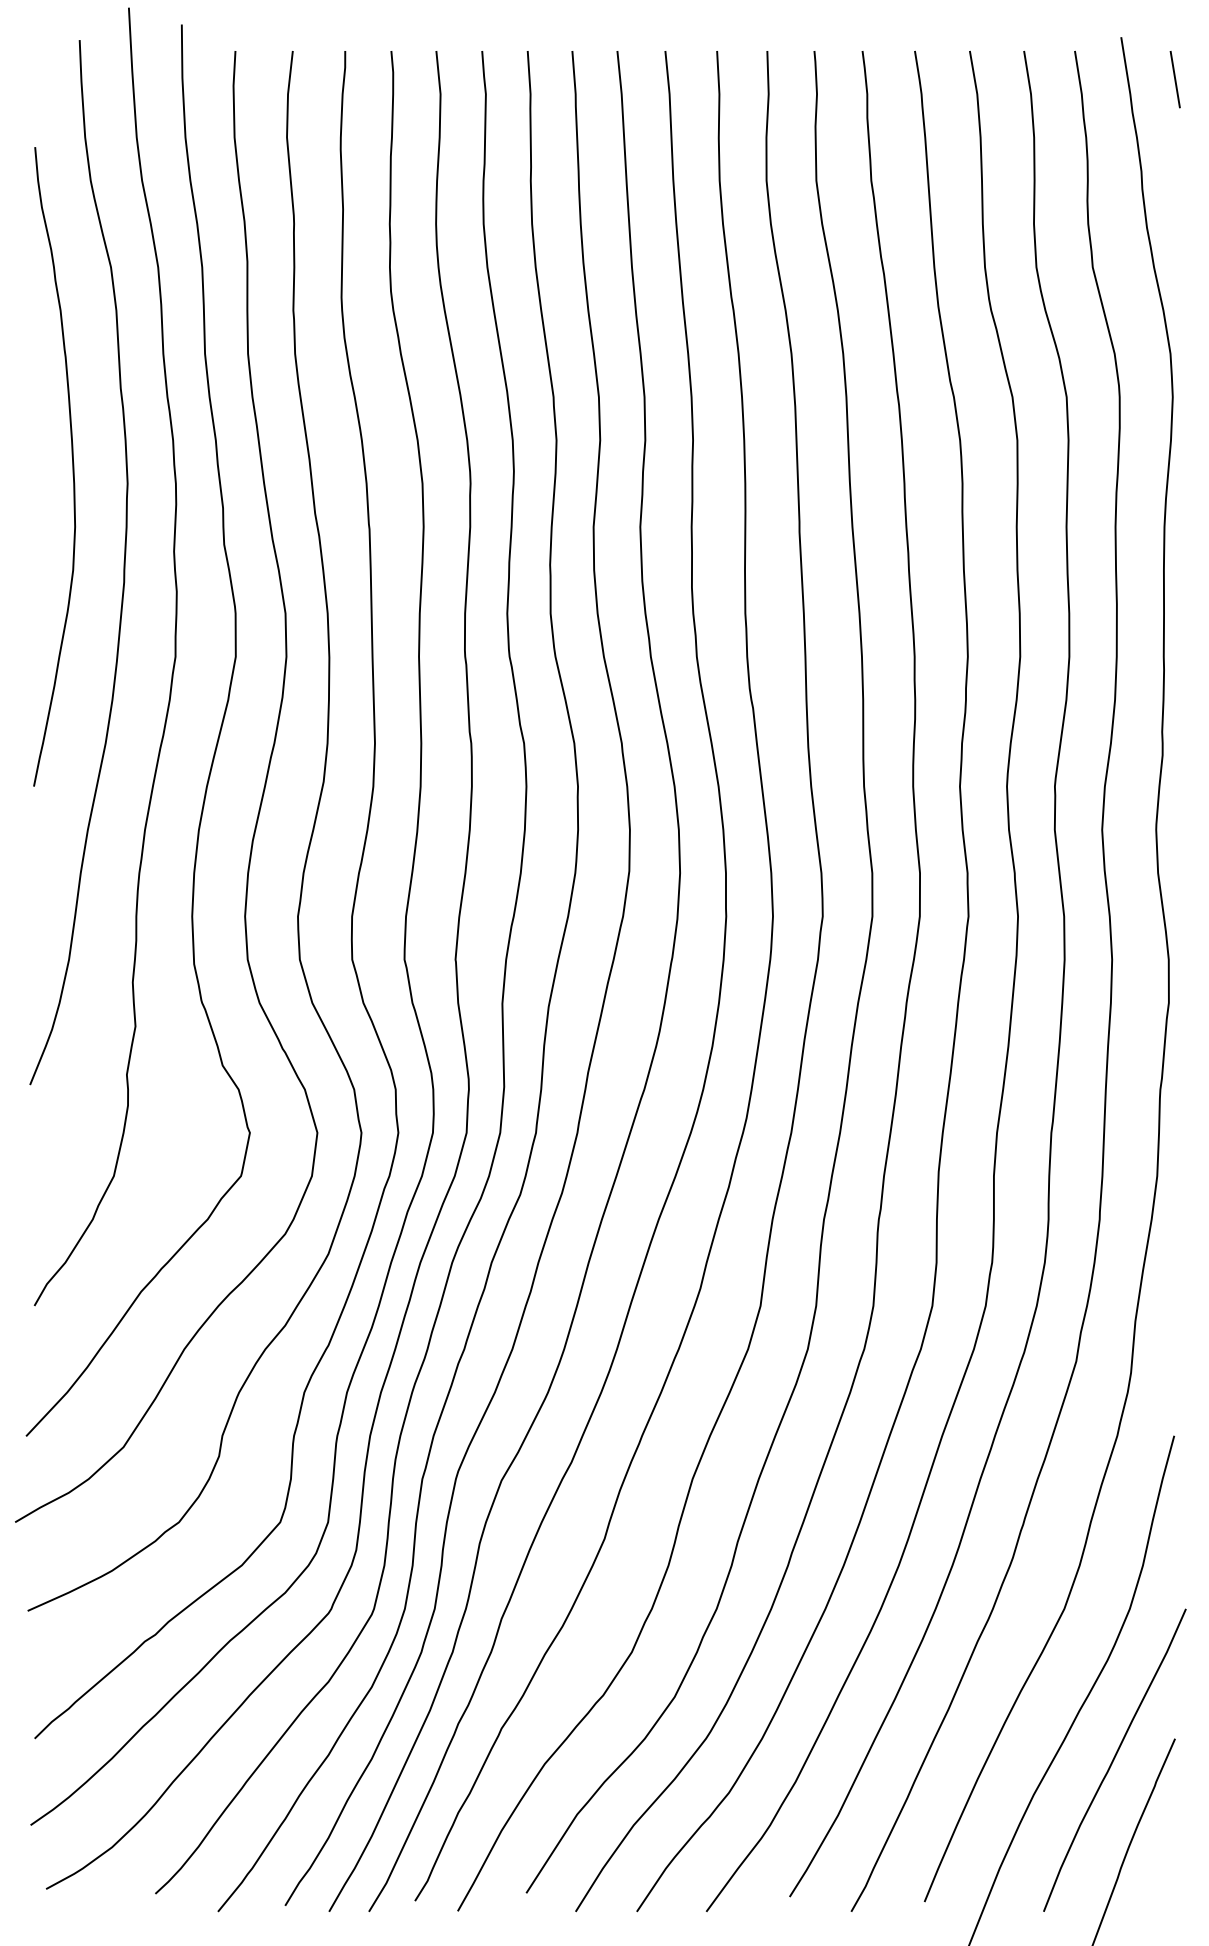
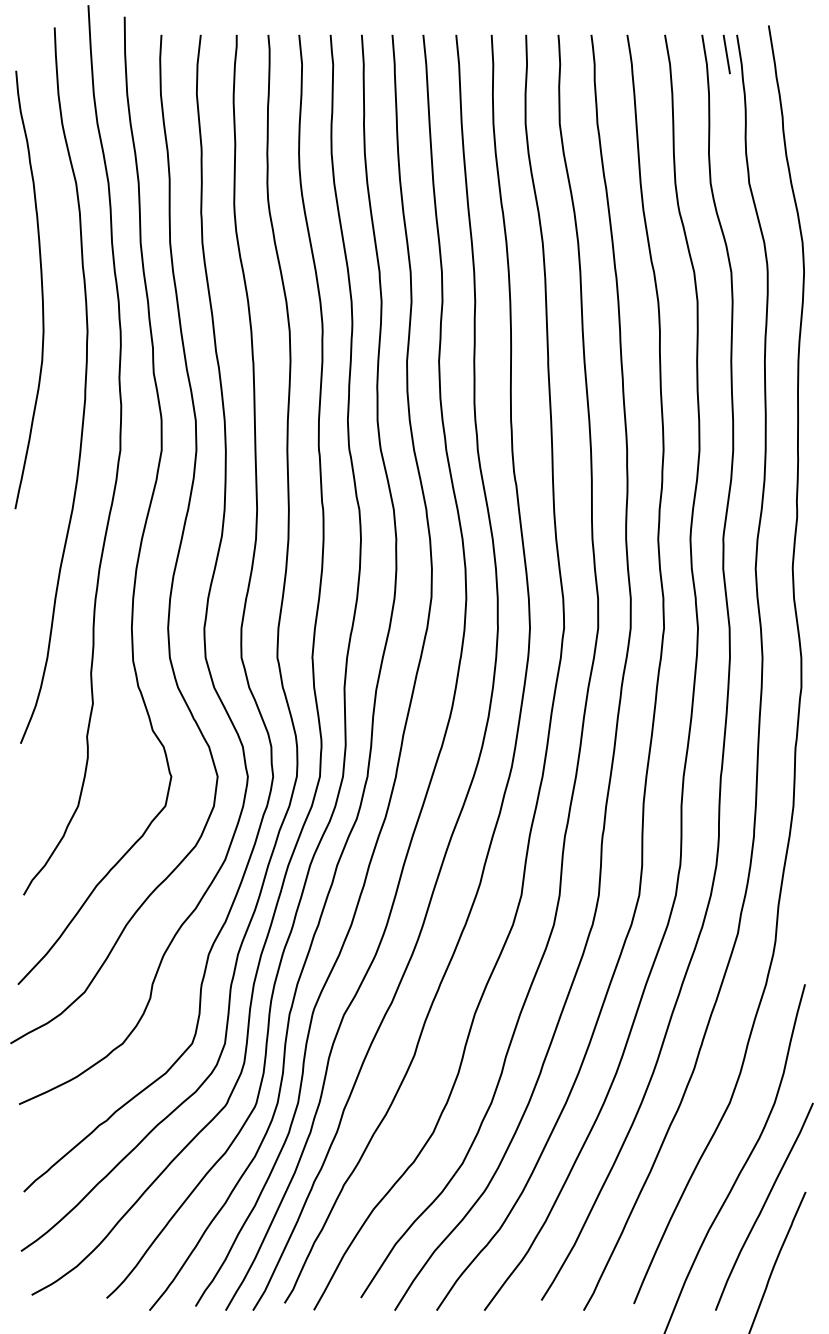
line: (1174, 79) -> (726, 54), moved
curve: (72, 466) -> (41, 289), moved

